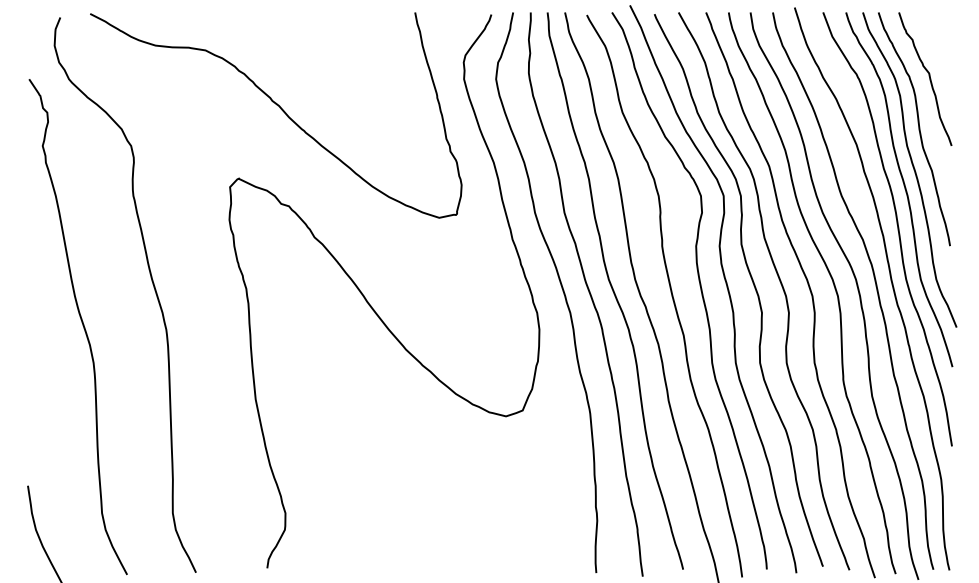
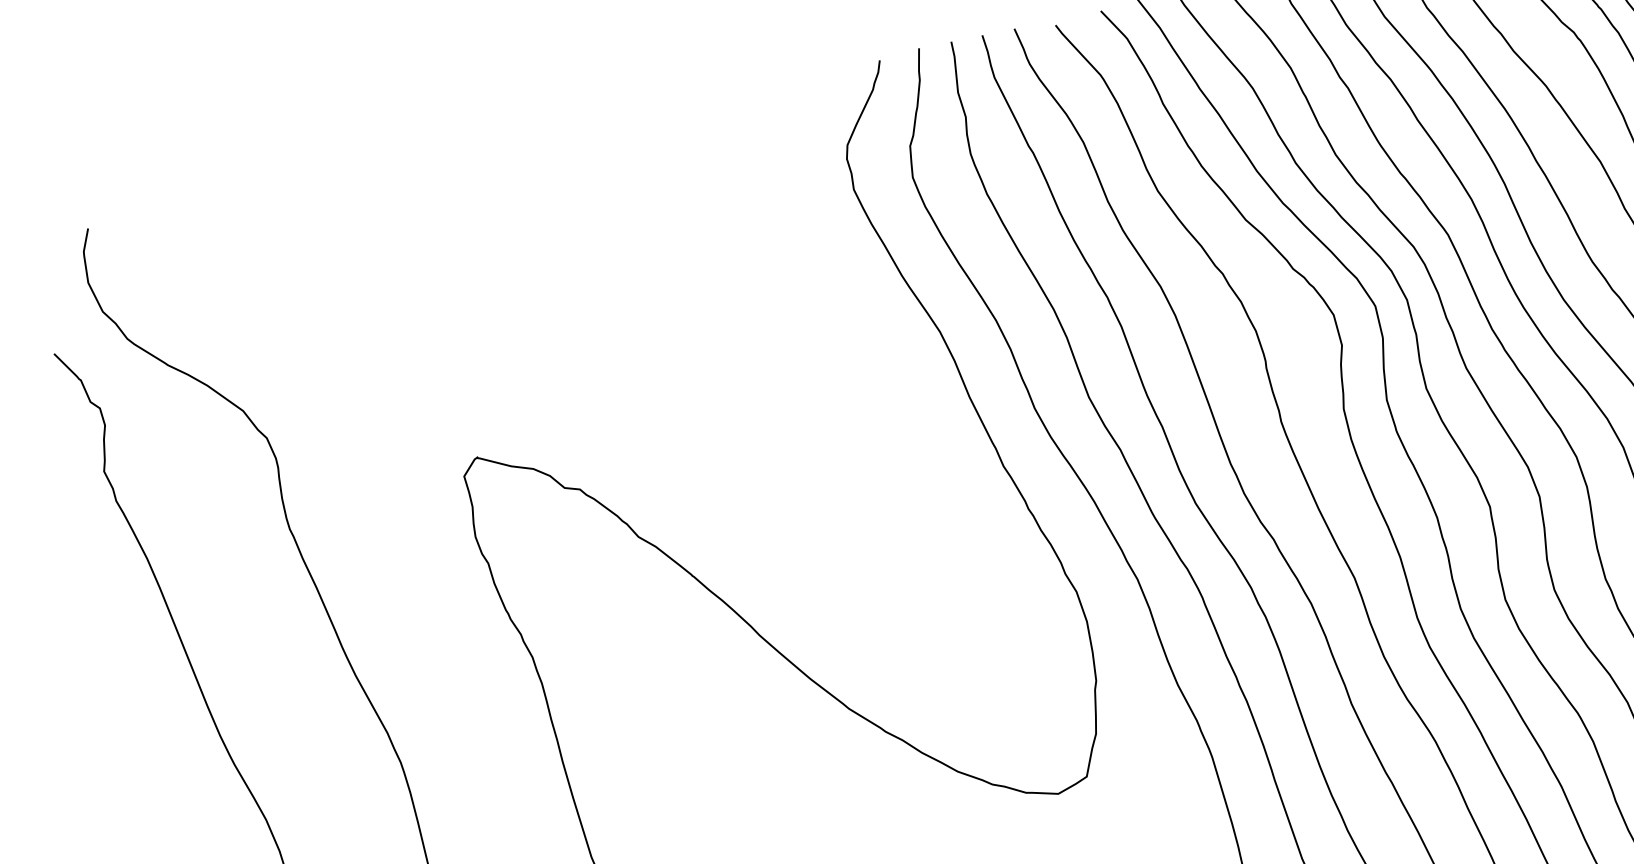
curve: (281, 110) -> (529, 316), removed

